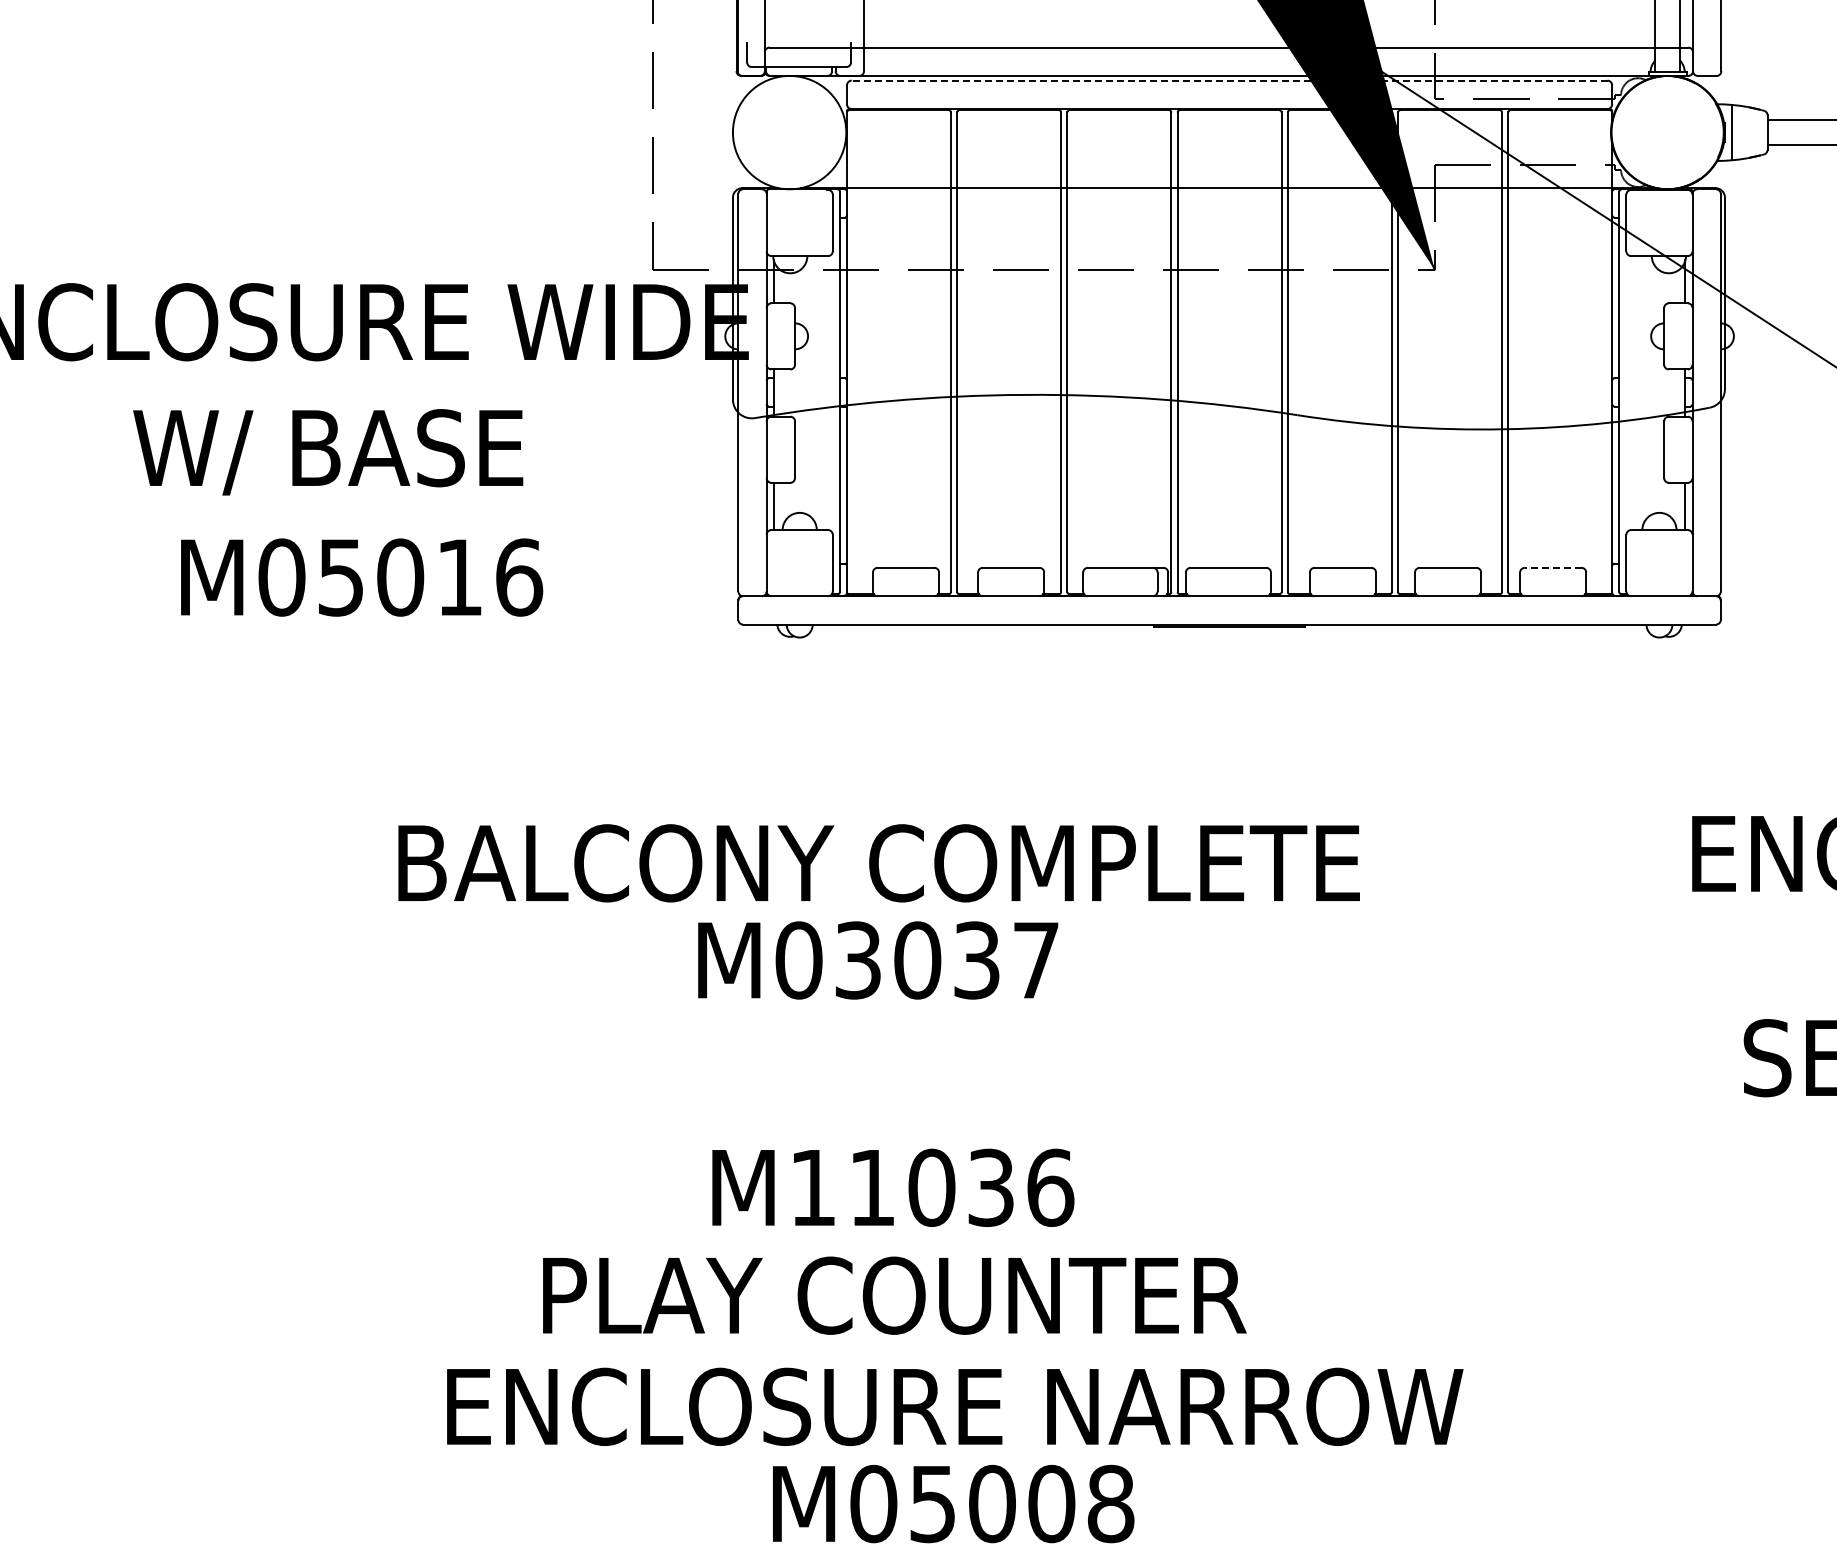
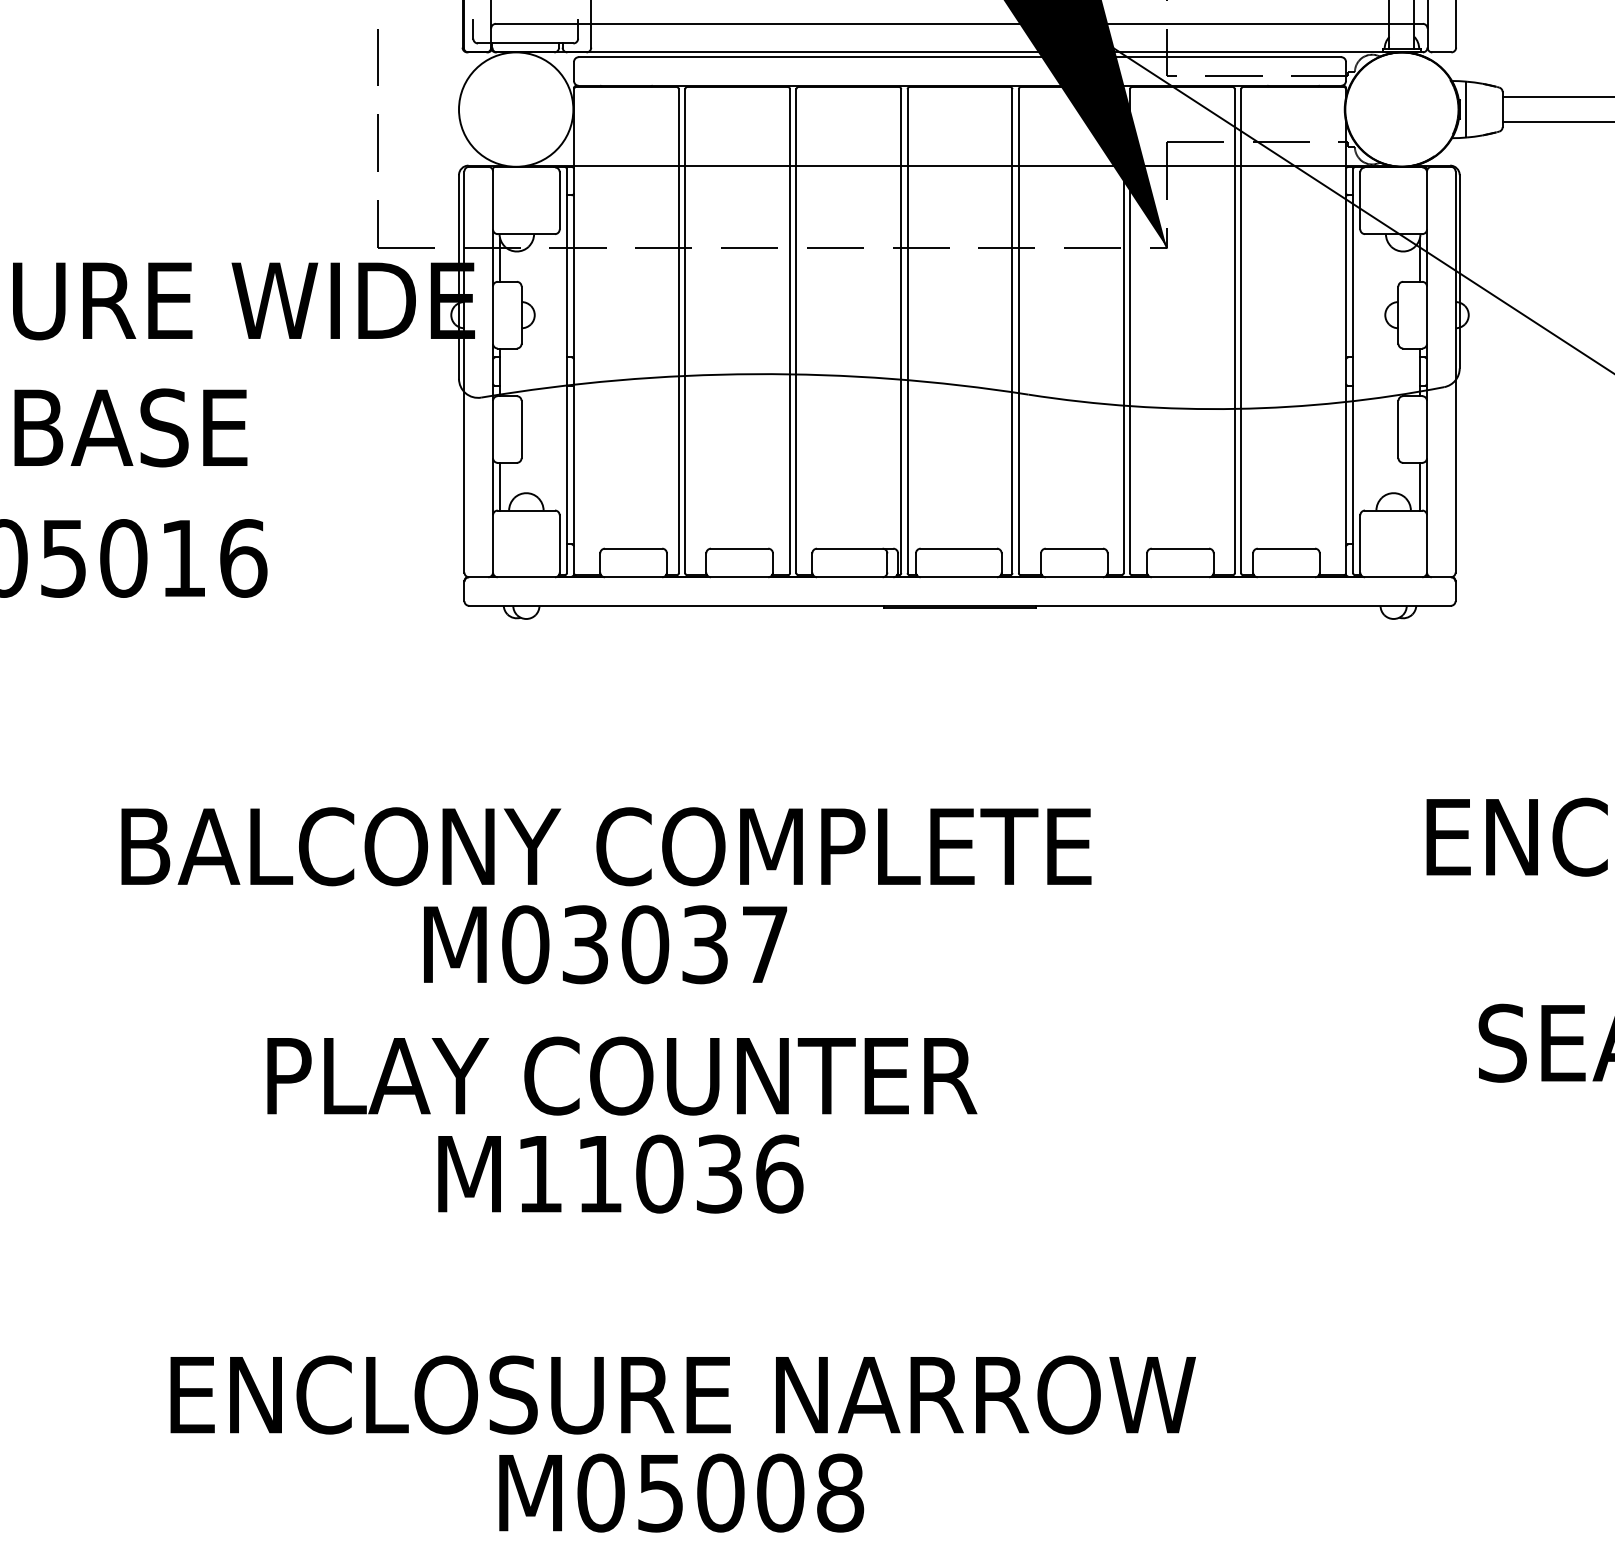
line: (1229, 80) -> (959, 57), dashed -> solid
line: (1552, 567) -> (1285, 548), dashed -> solid
text: (894, 1295) -> (621, 1075), moved

